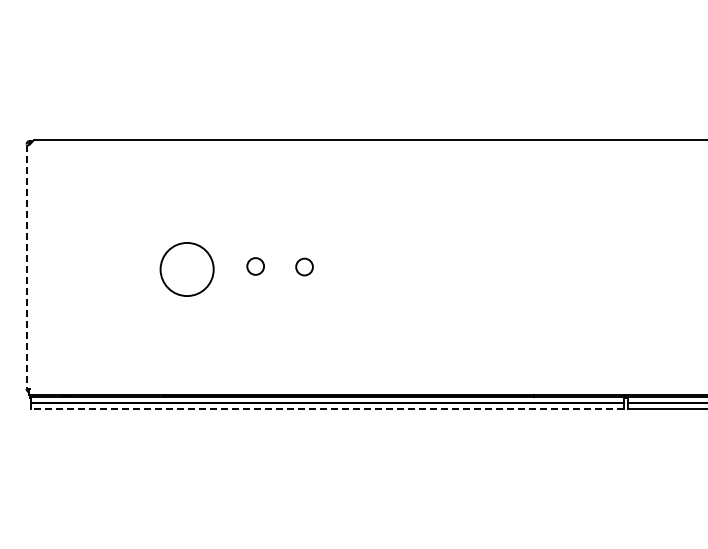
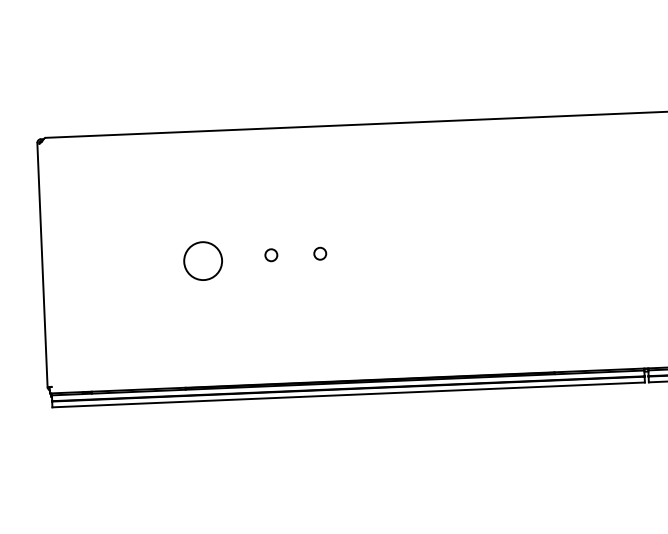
circle: (255, 266) -> (271, 255), size x0.71
circle: (304, 266) -> (320, 253), size x0.71
line: (26, 267) -> (42, 265), dashed -> solid
circle: (187, 269) -> (203, 261), size x0.71
line: (326, 409) -> (348, 395), dashed -> solid

